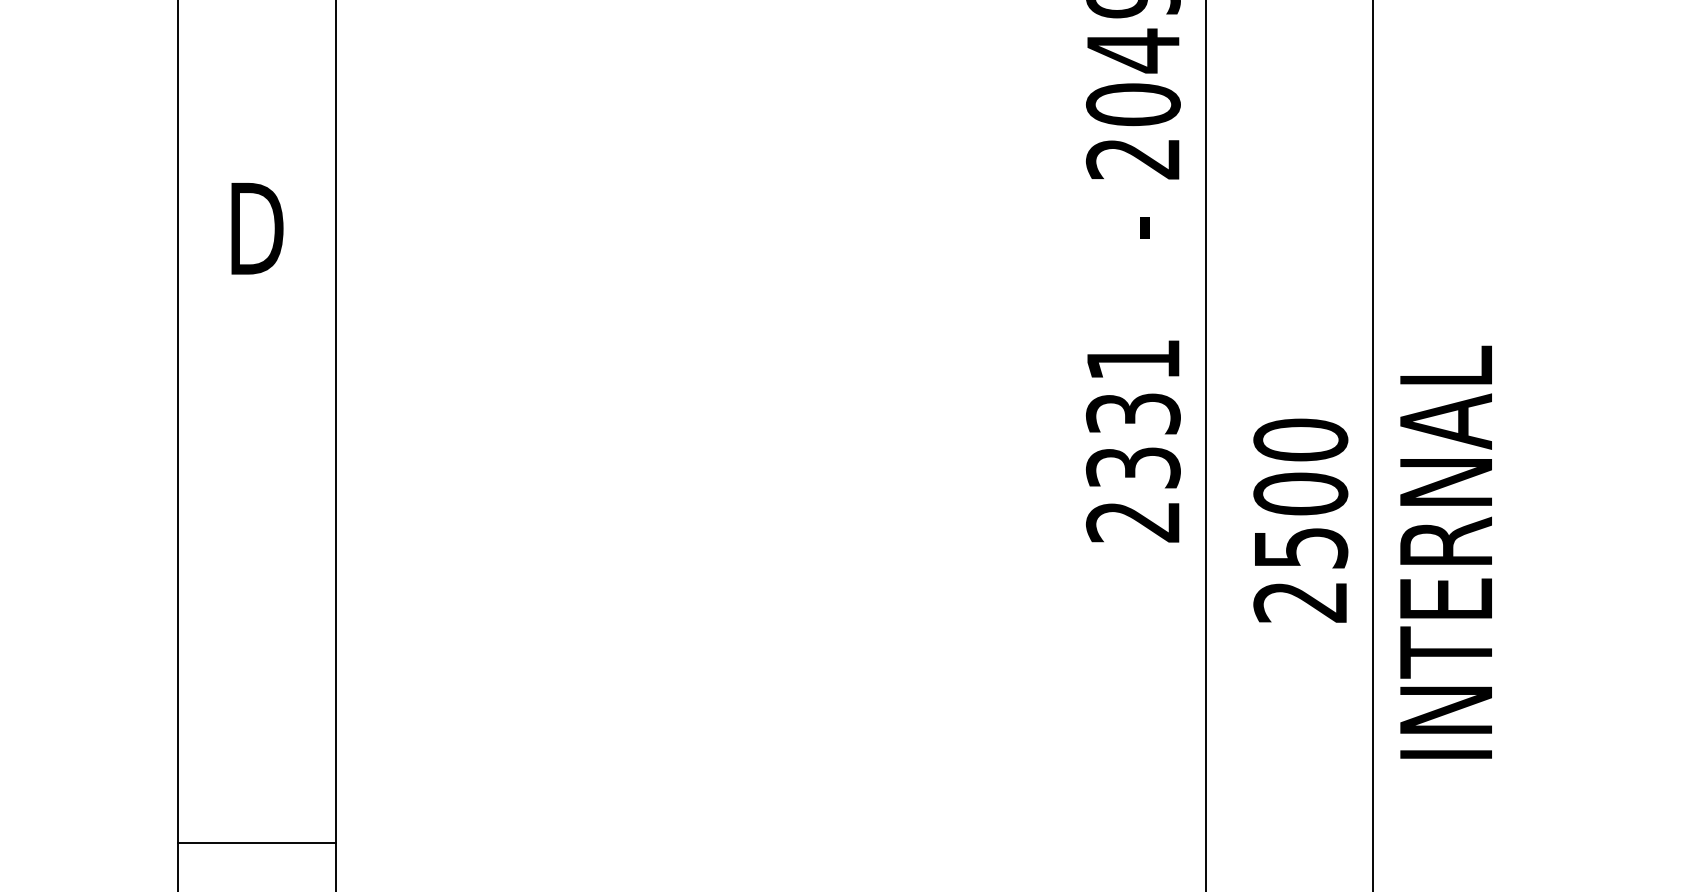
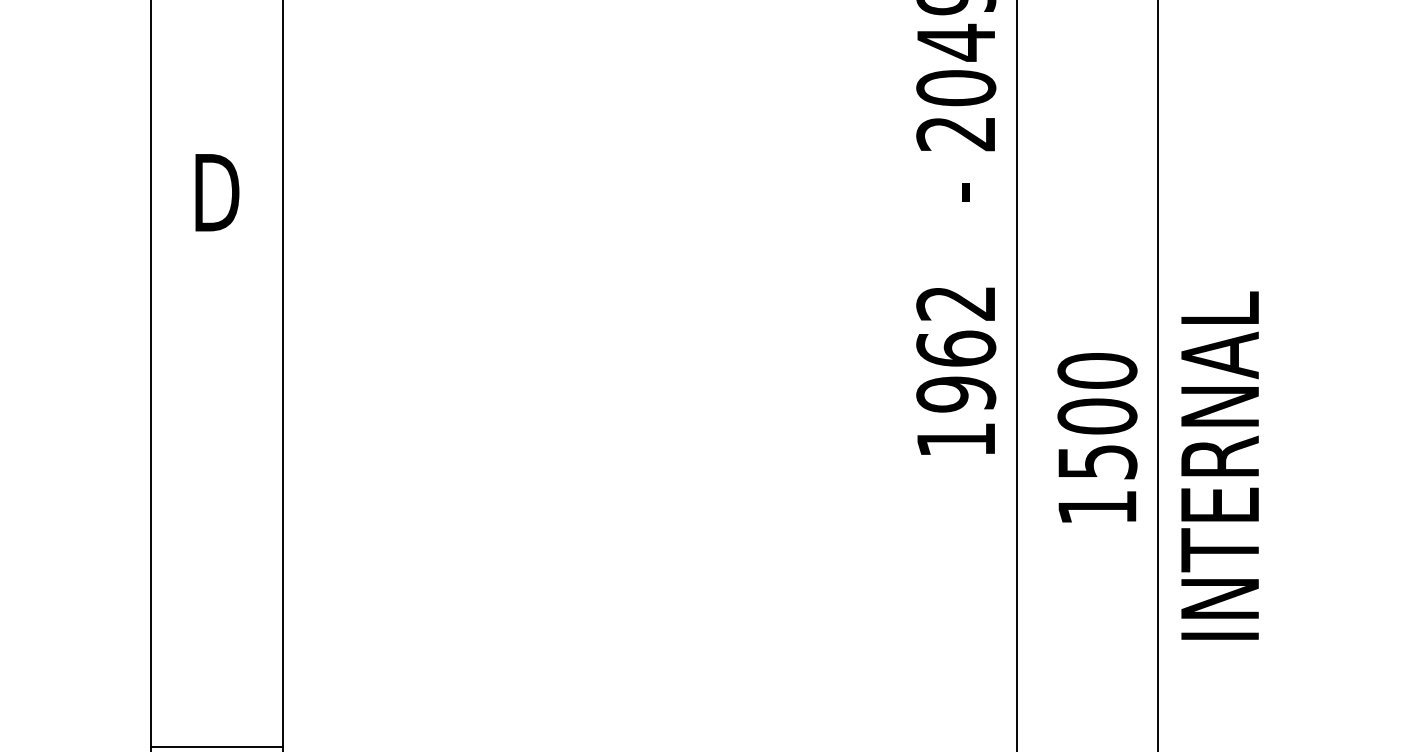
text: (1132, 441) -> (955, 372), 2331 -> 1962
text: (1299, 602) -> (1096, 508), 2500 -> 1500
line: (256, 842) -> (216, 746), moved

